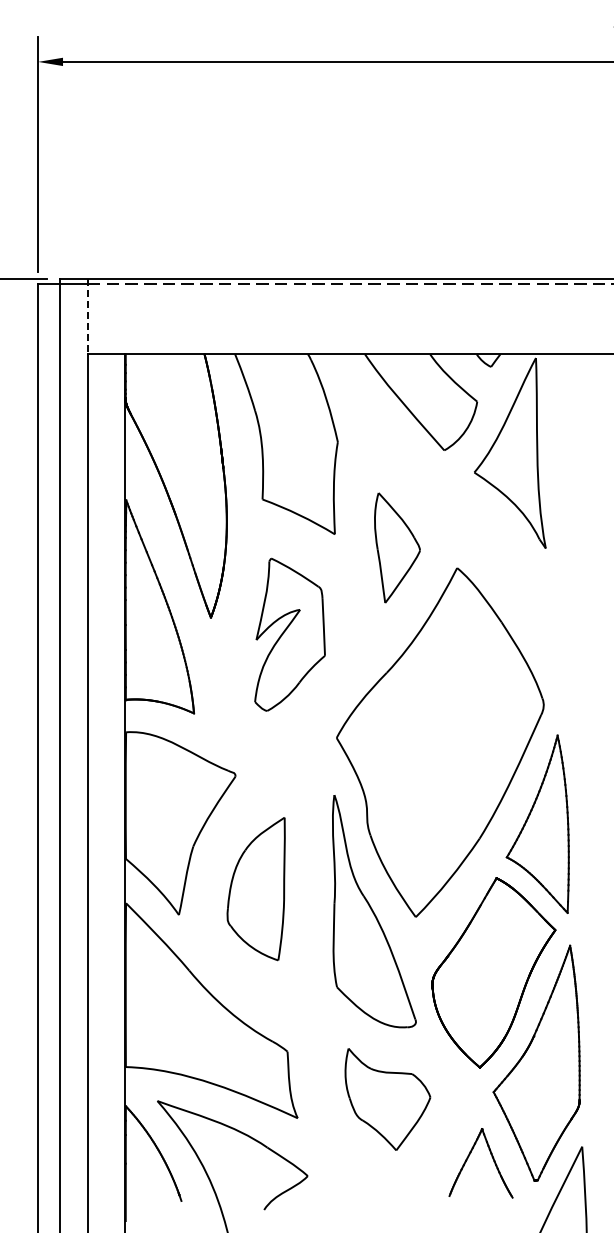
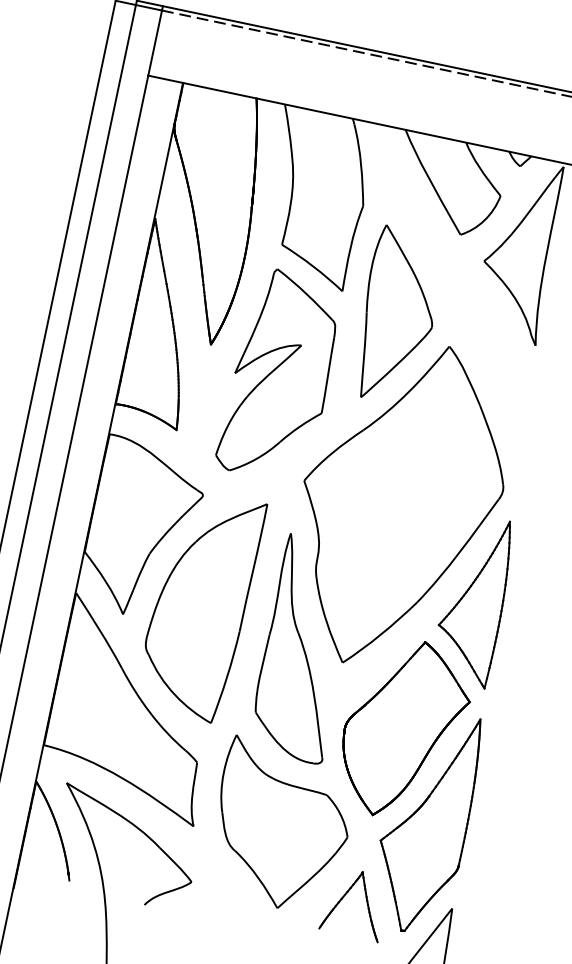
line: (87, 317) -> (155, 41), dashed -> solid
part: (397, 547) -> (398, 315), size x1.67
part: (289, 634) -> (280, 375), size x1.43
part: (255, 888) -> (199, 604), size x1.67
part: (387, 1099) -> (280, 826), size x1.67

